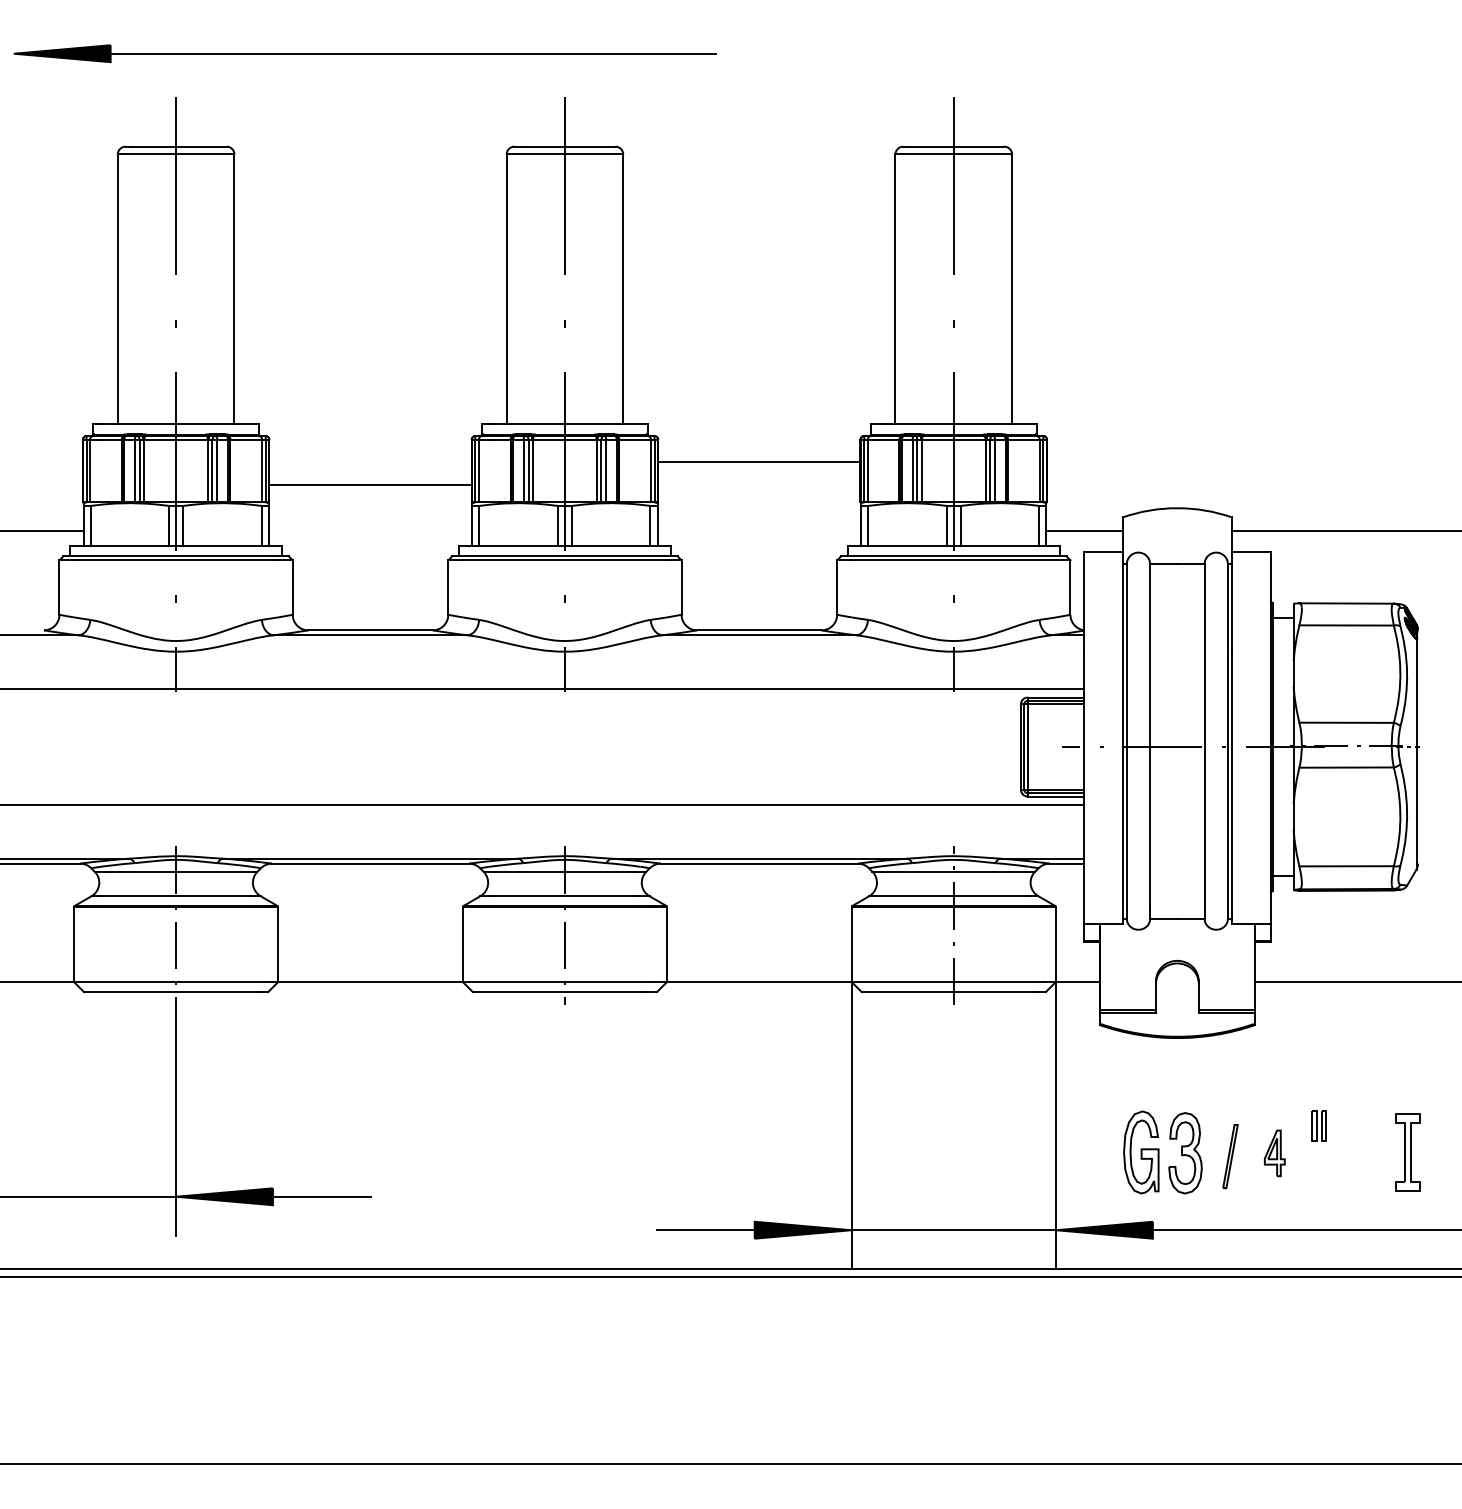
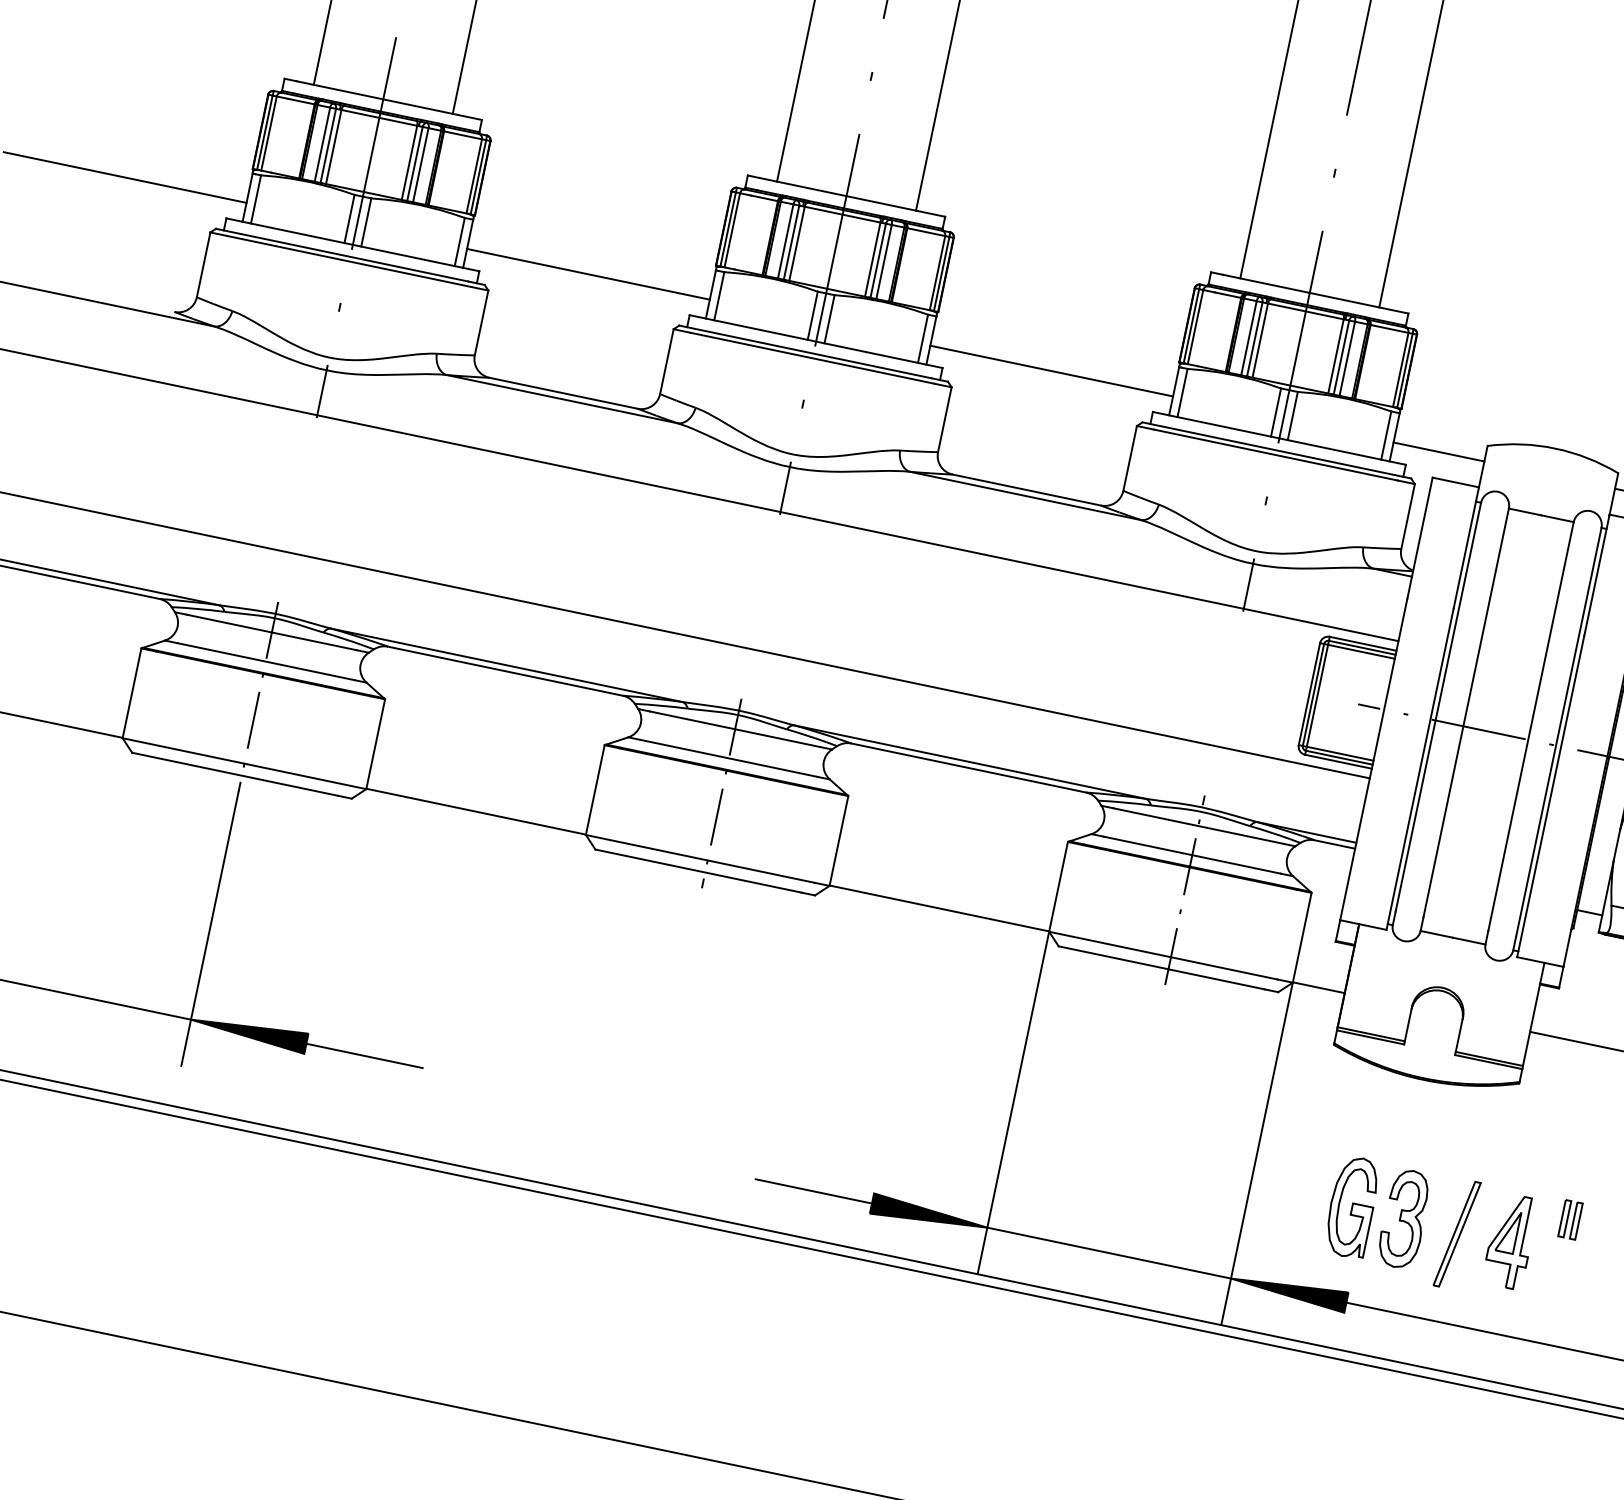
line: (759, 461) -> (1051, 371), moved
line: (370, 484) -> (588, 274), moved
part: (1274, 1153) -> (1510, 1241), size x1.67
part: (1230, 1156) -> (1457, 1234), size x1.43

